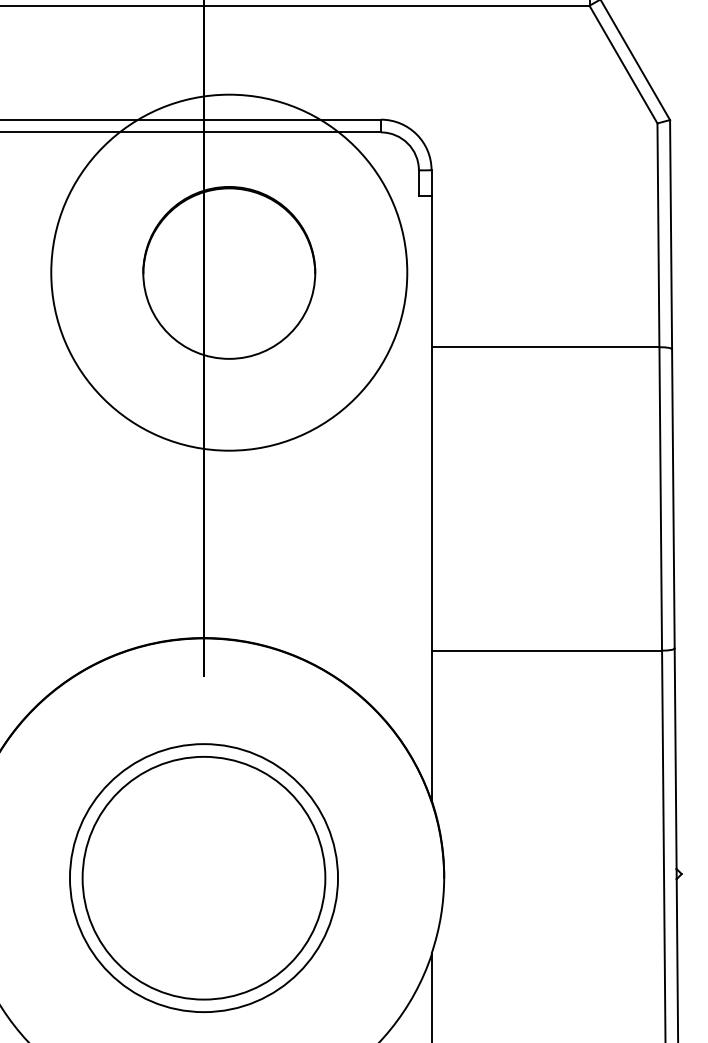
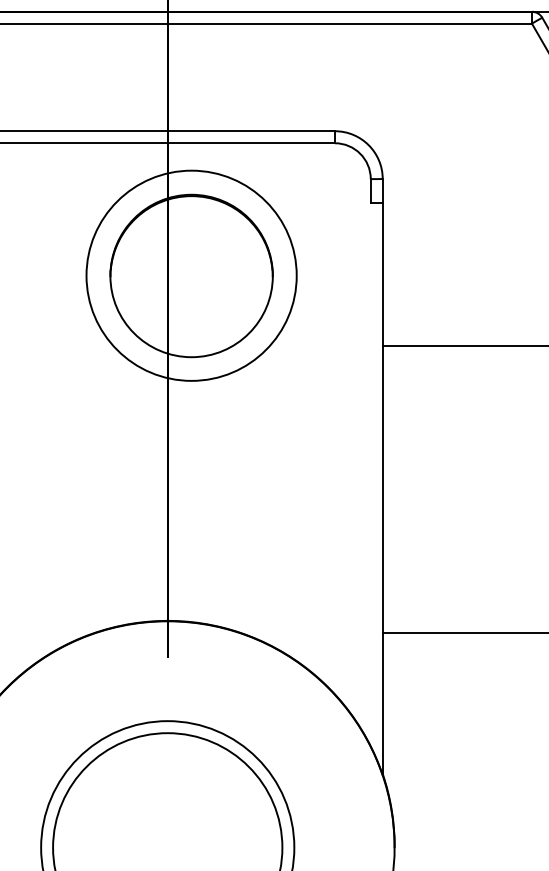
circle: (229, 272) -> (191, 275), size x0.62

